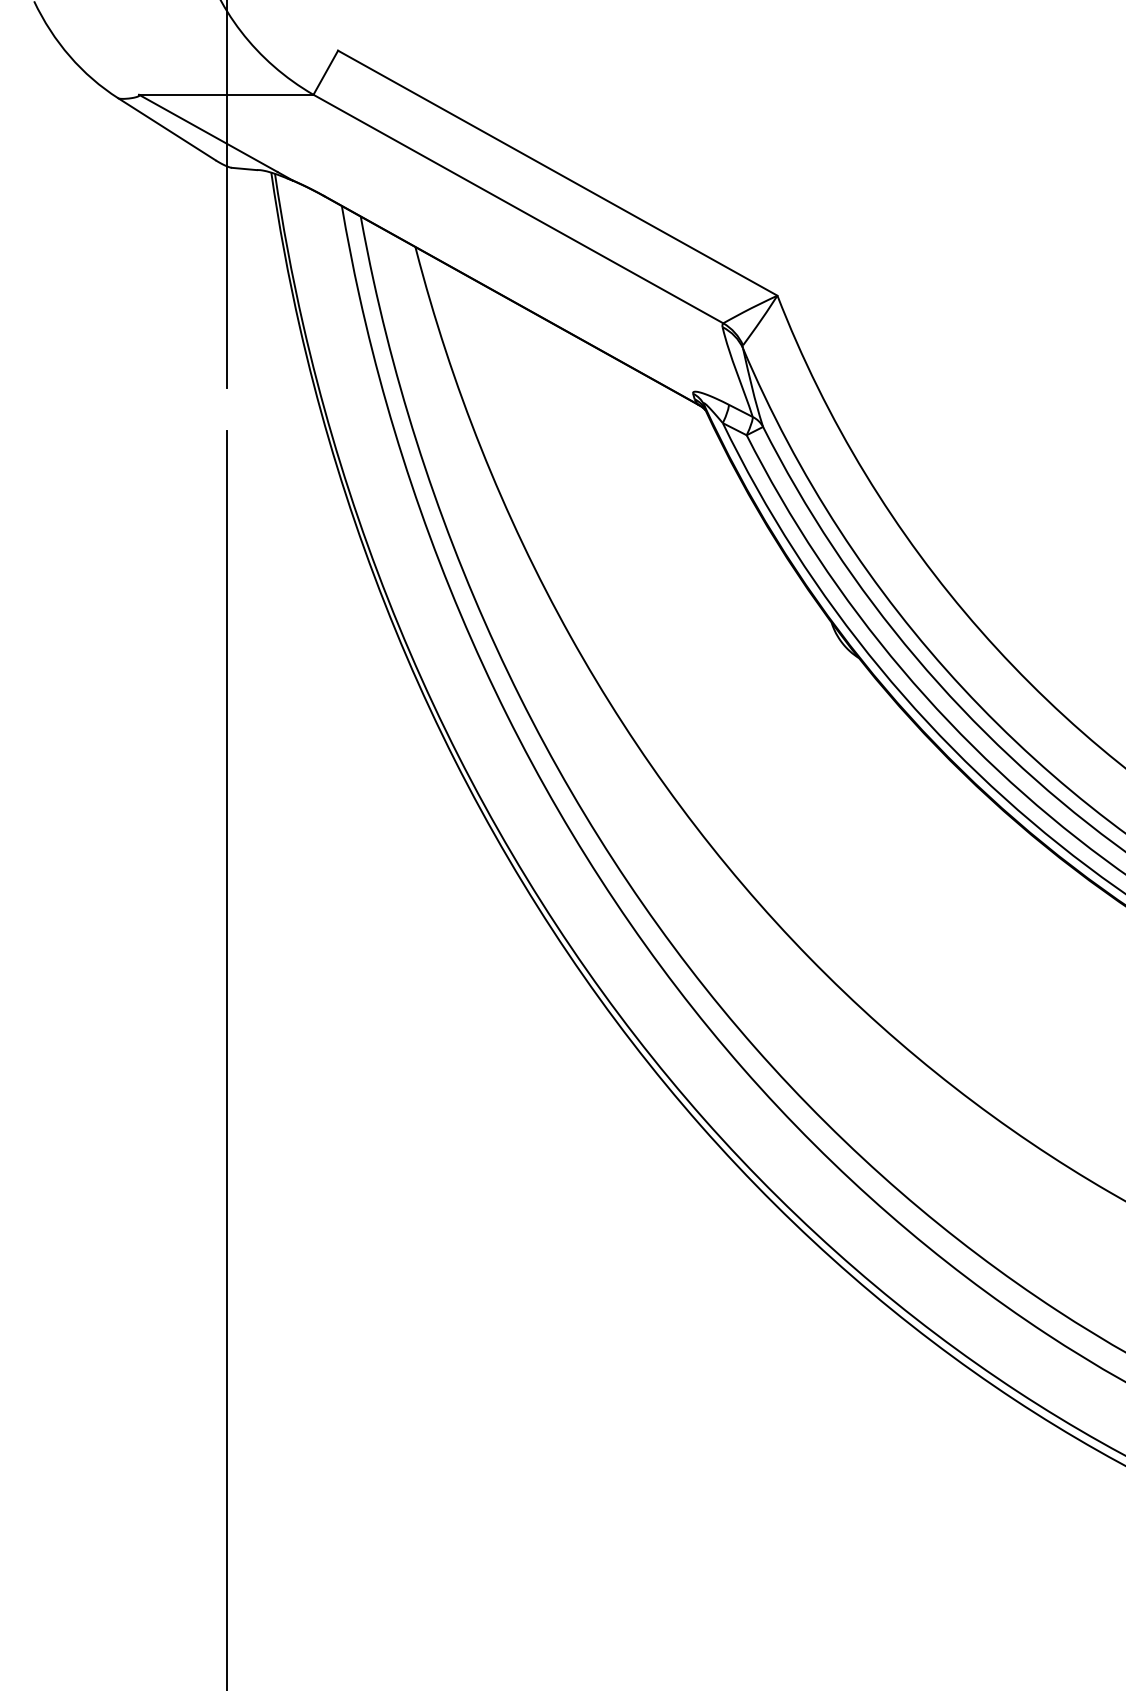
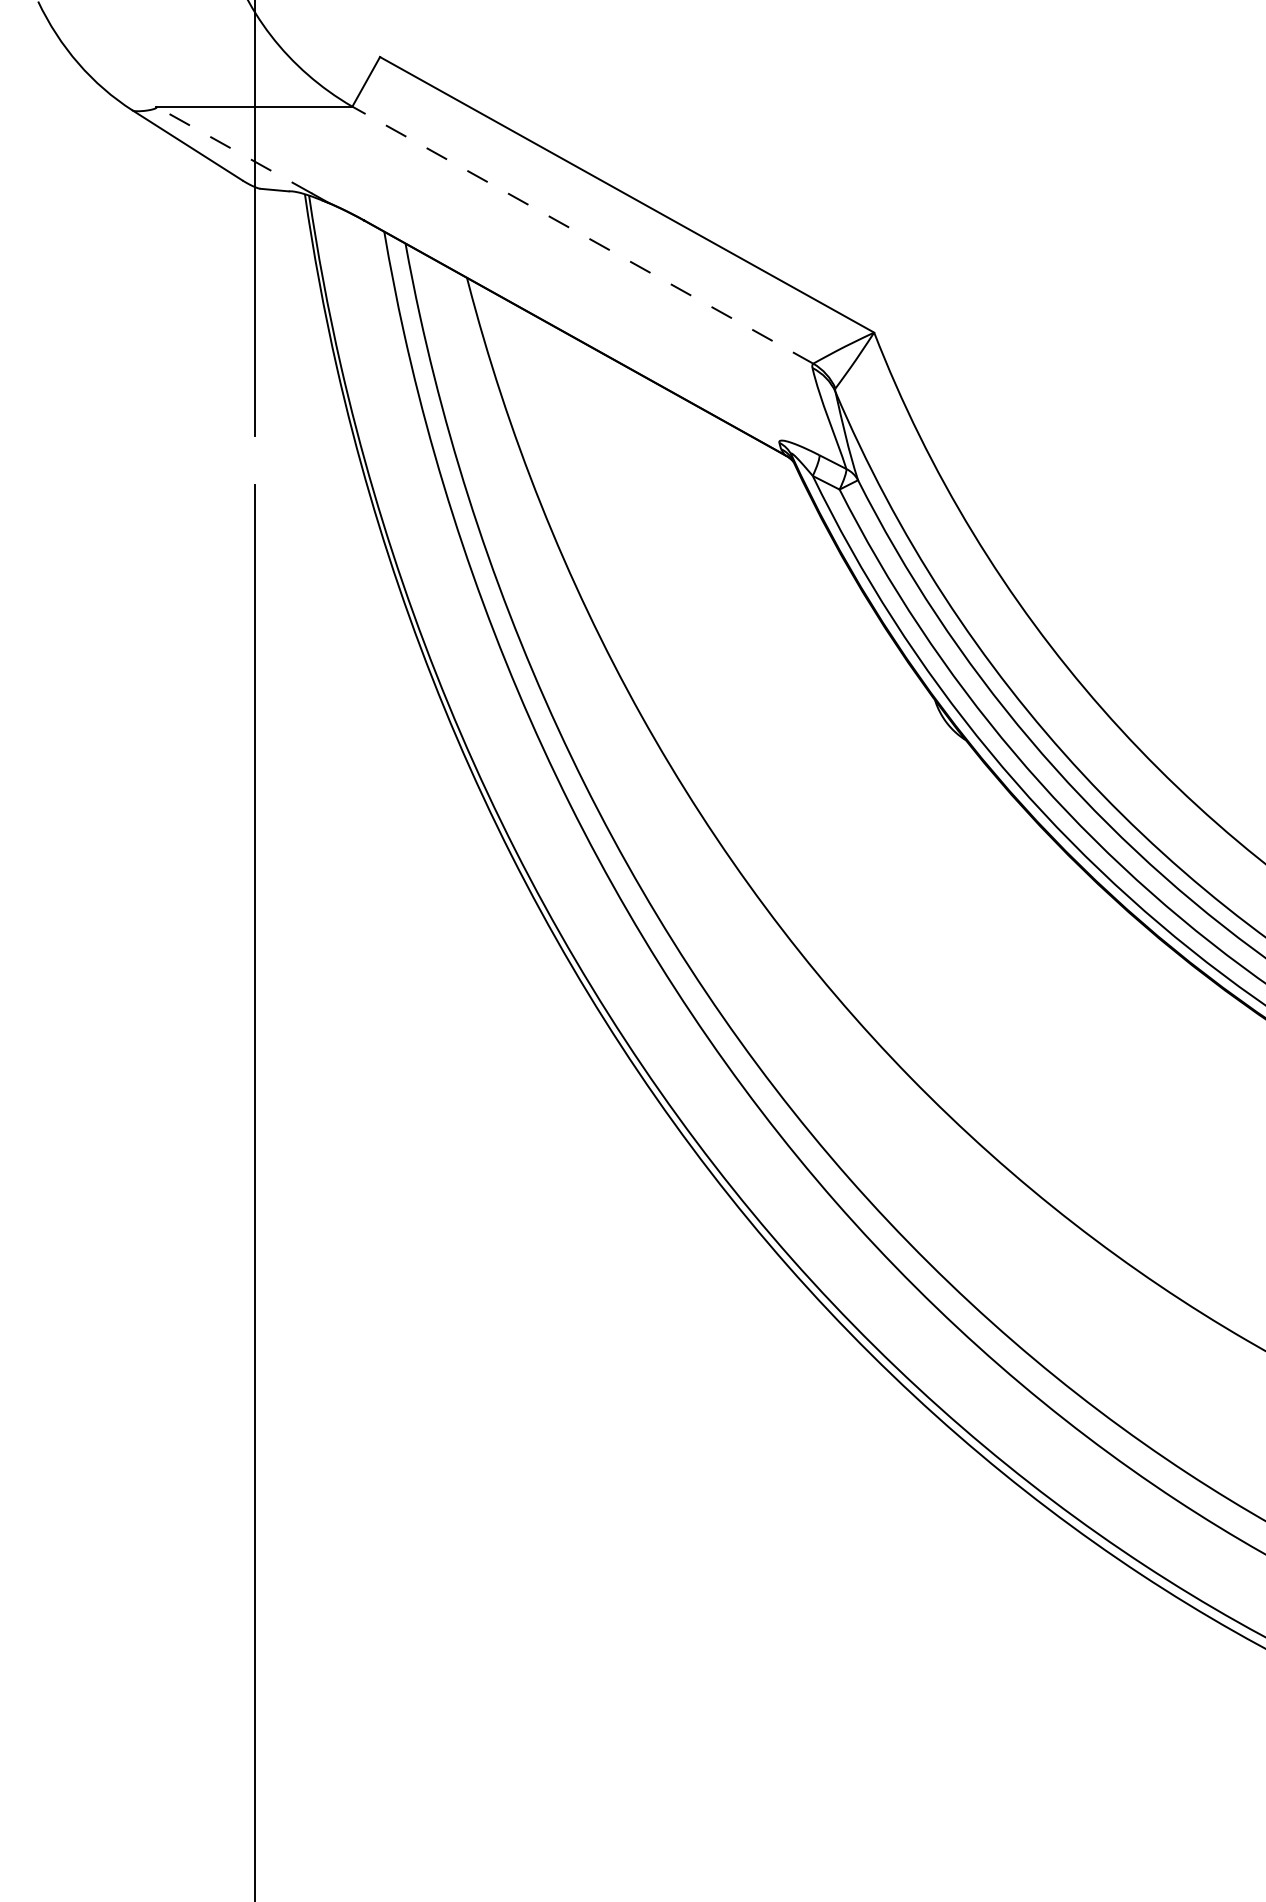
line: (207, 132) -> (233, 149), solid -> dashed
line: (518, 209) -> (582, 235), solid -> dashed

